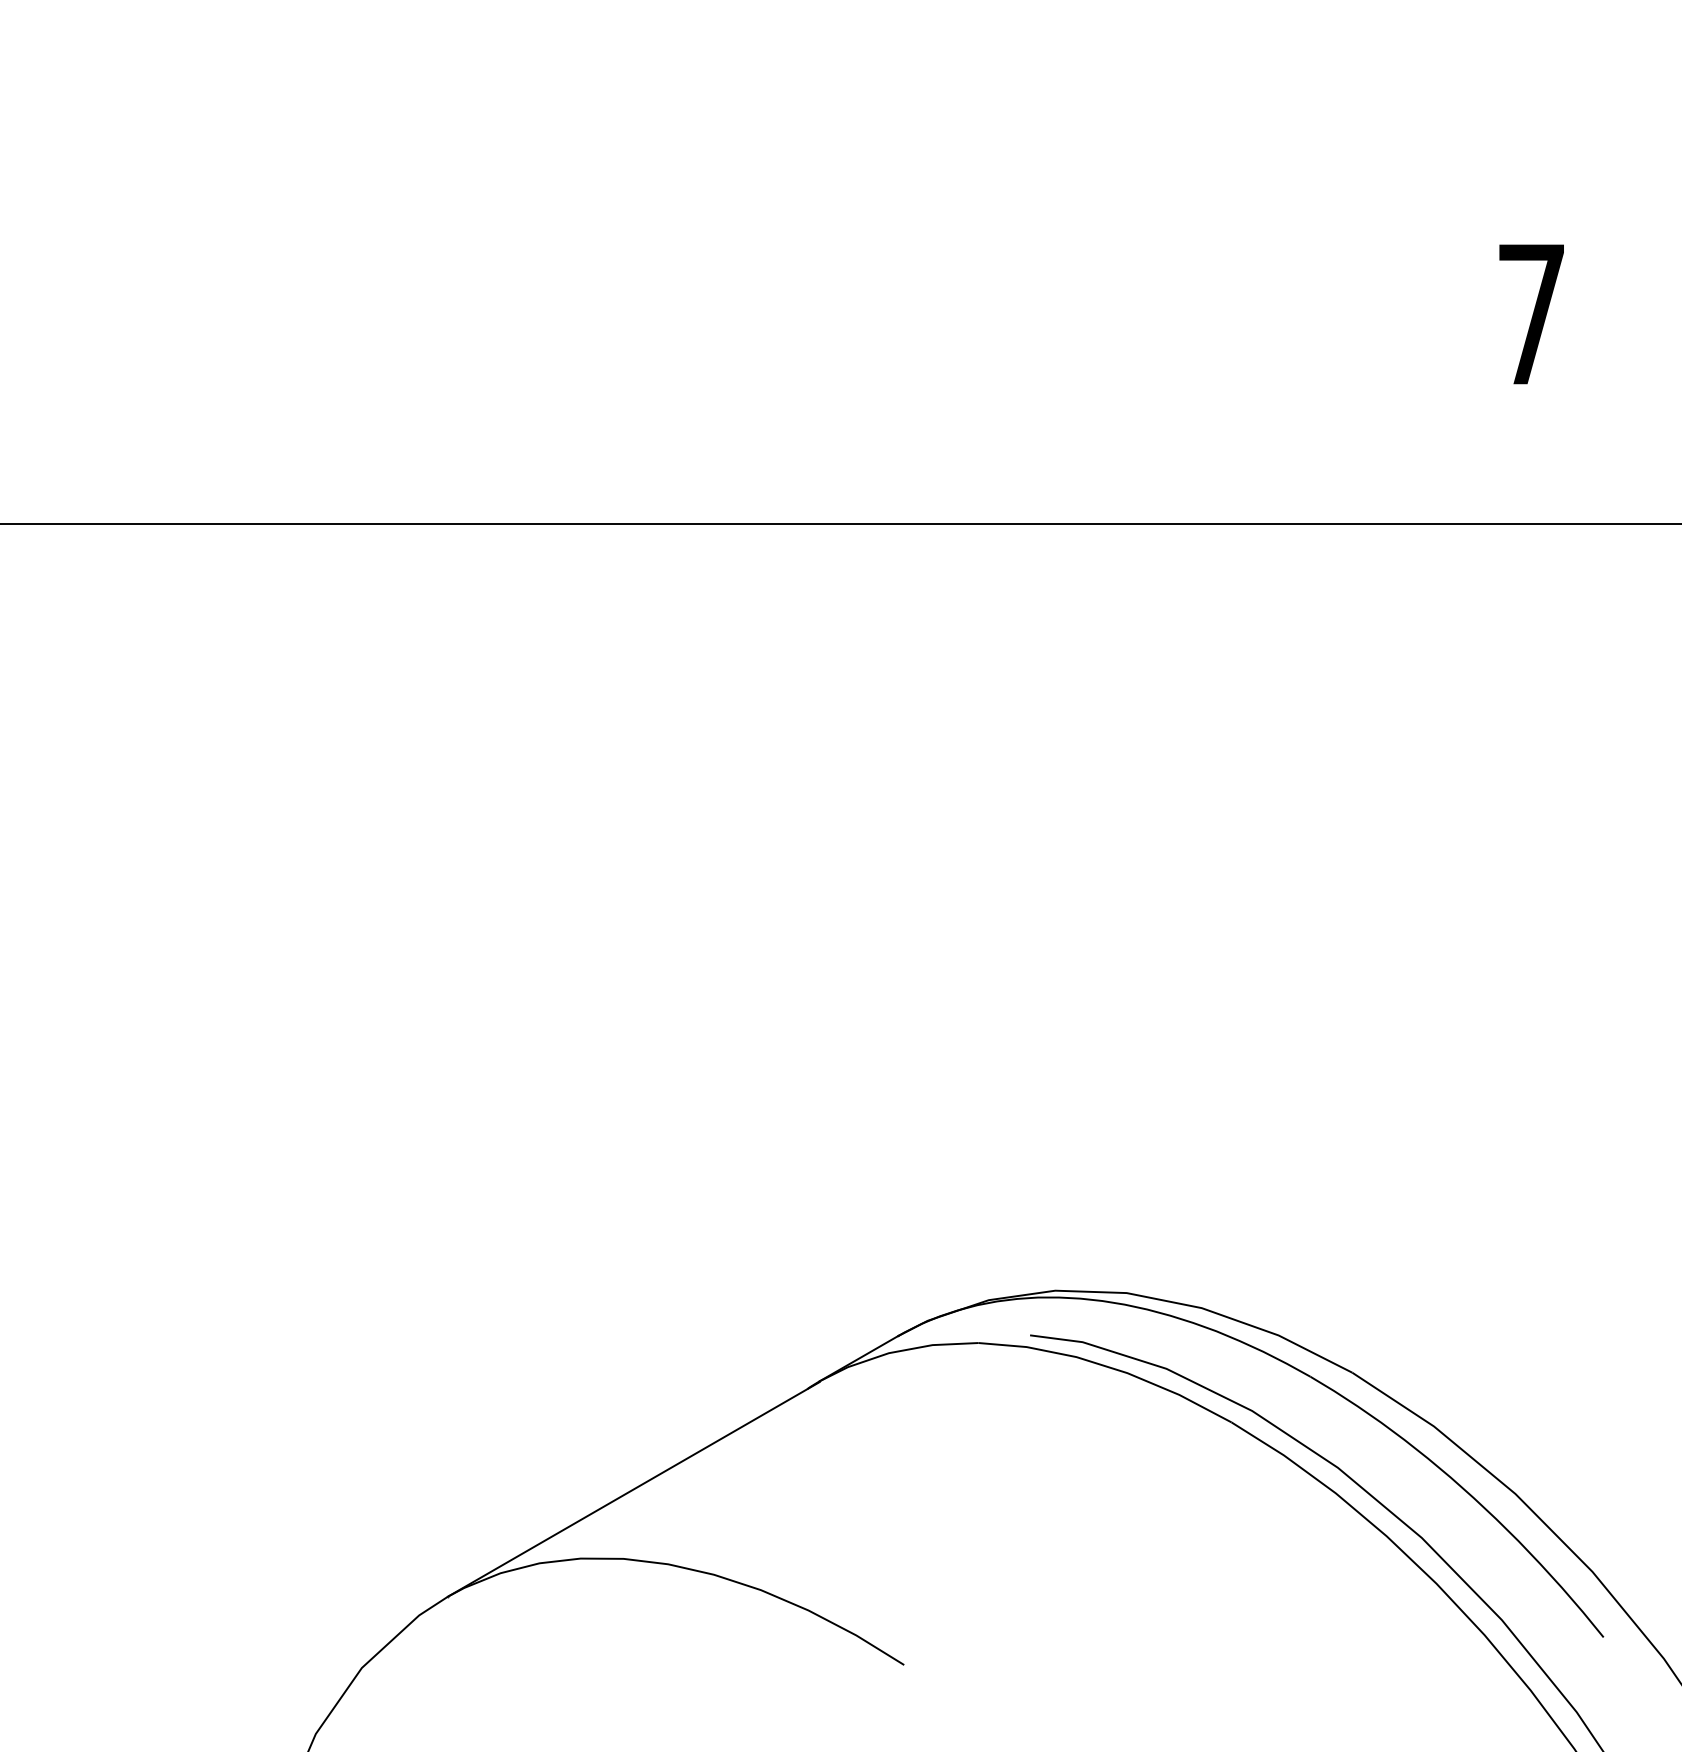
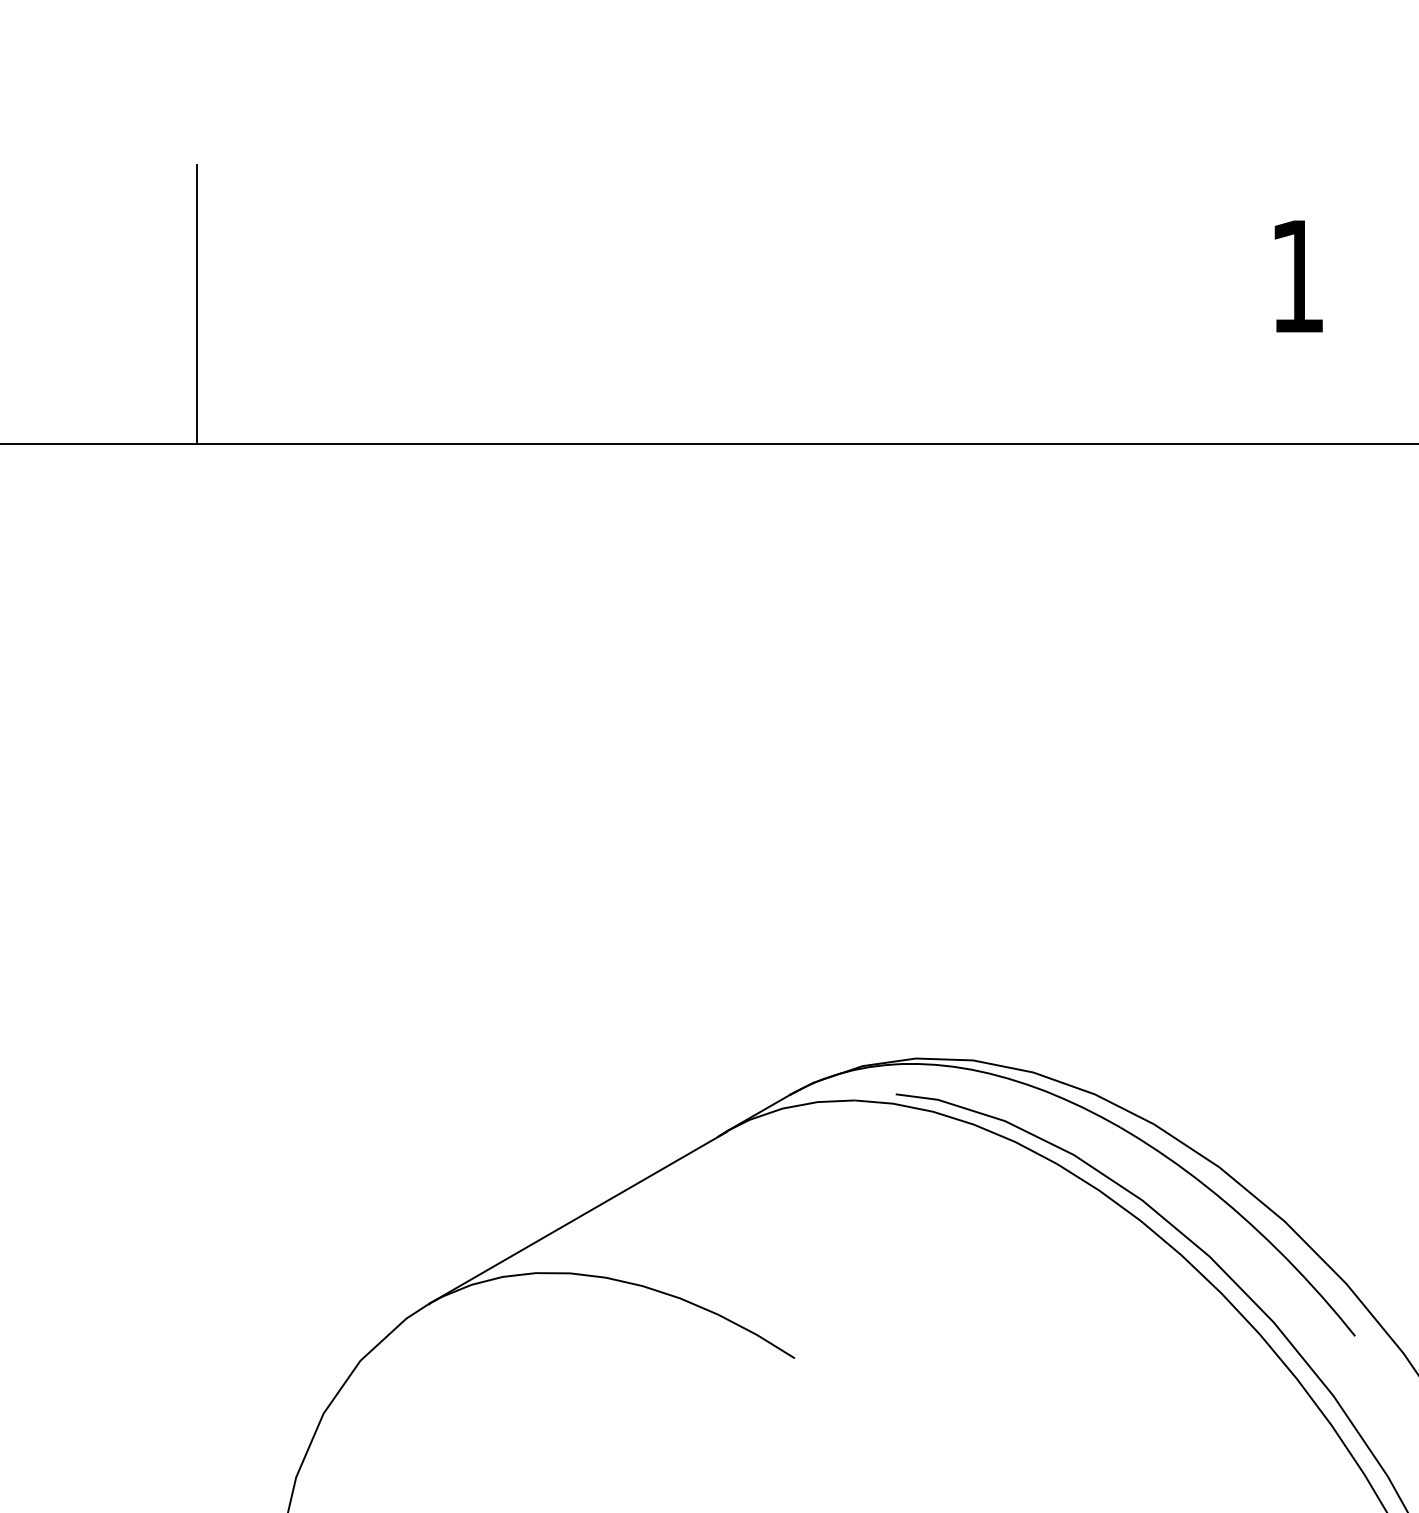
text: (1531, 314) -> (1297, 276), 7 -> 1
line: (157, 349) -> (196, 304), added

